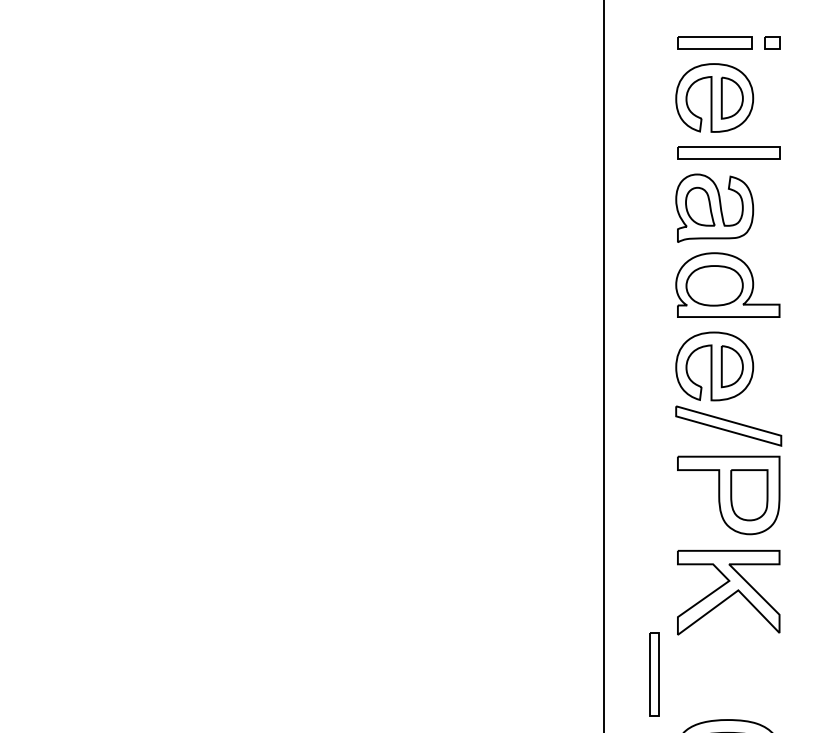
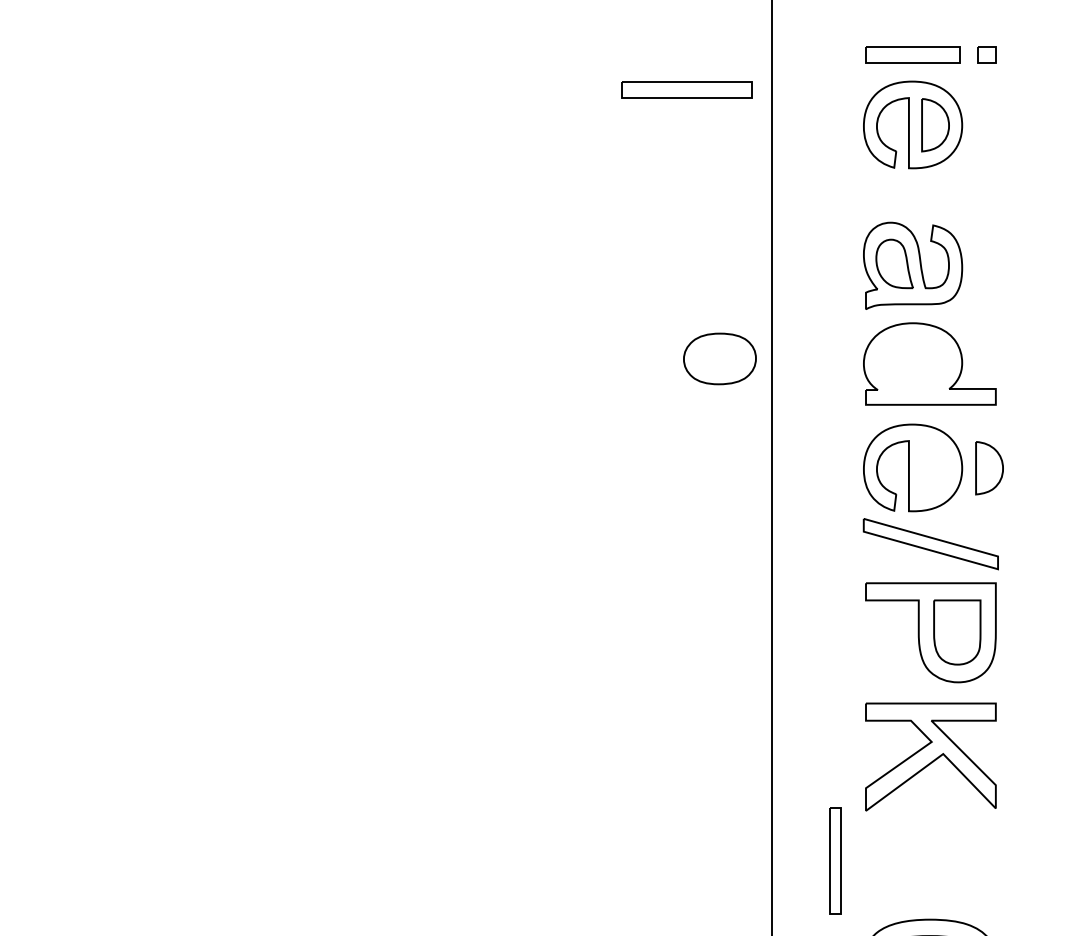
part: (728, 152) -> (686, 89), moved
part: (714, 285) -> (719, 358), moved
part: (732, 366) -> (989, 468), moved

